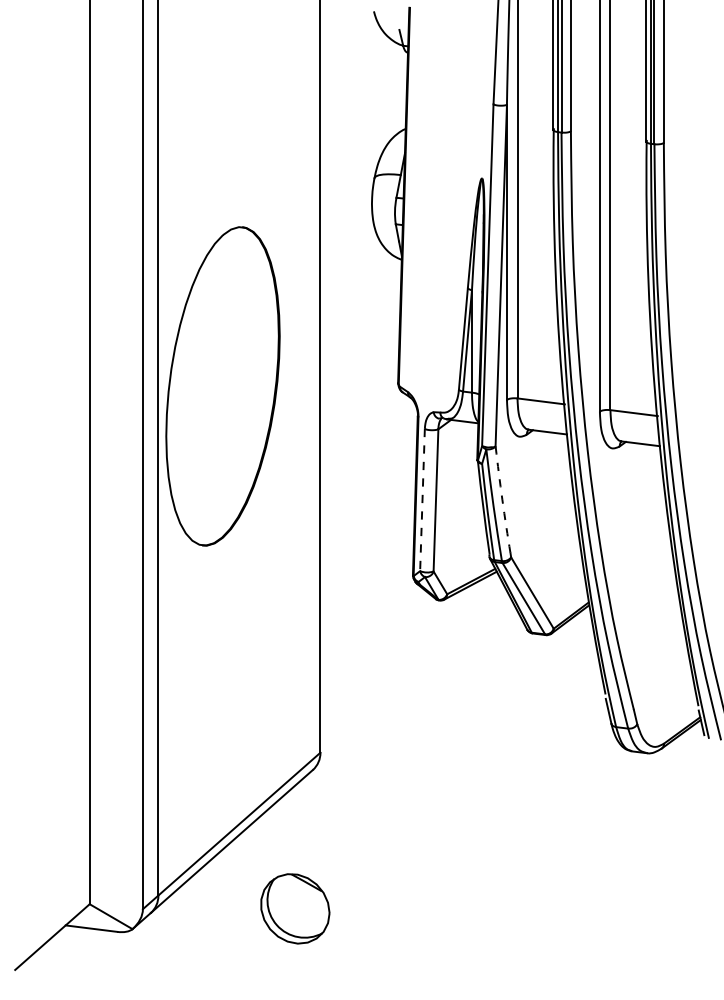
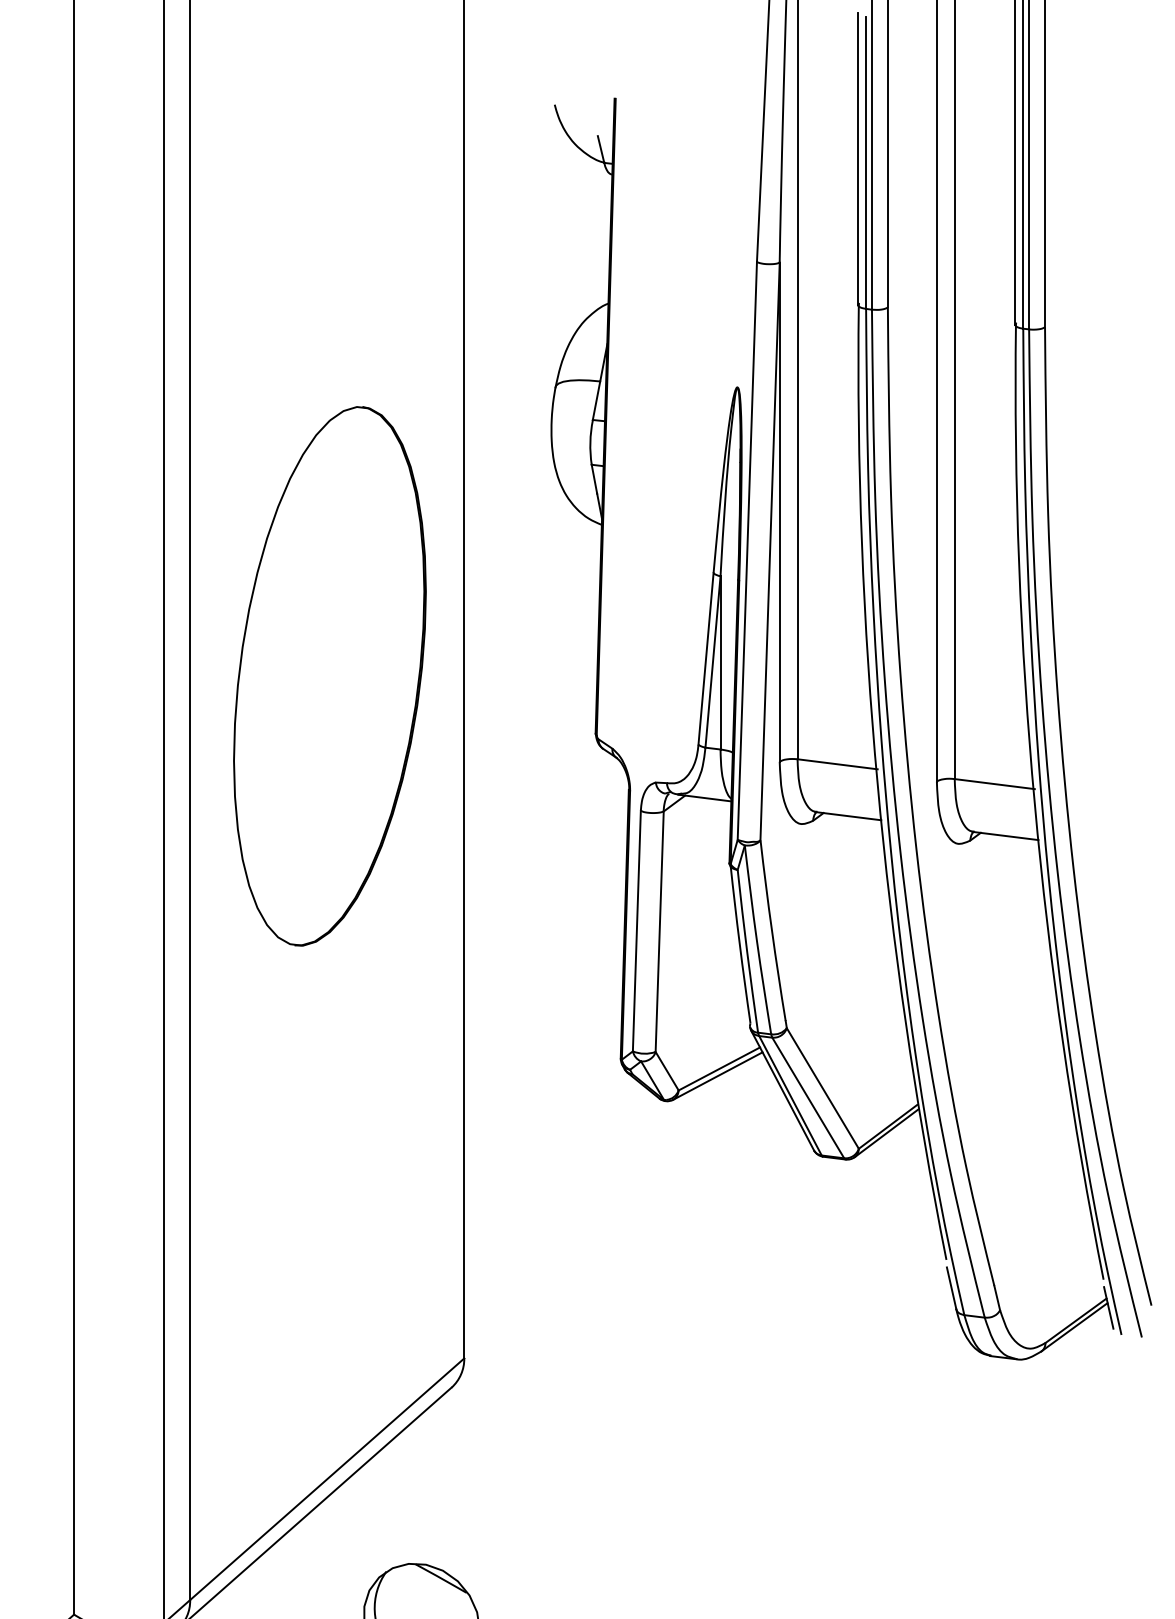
part: (222, 386) -> (329, 676), moved
arc: (502, 499) -> (772, 930), dashed -> solid
line: (422, 500) -> (636, 931), dashed -> solid

